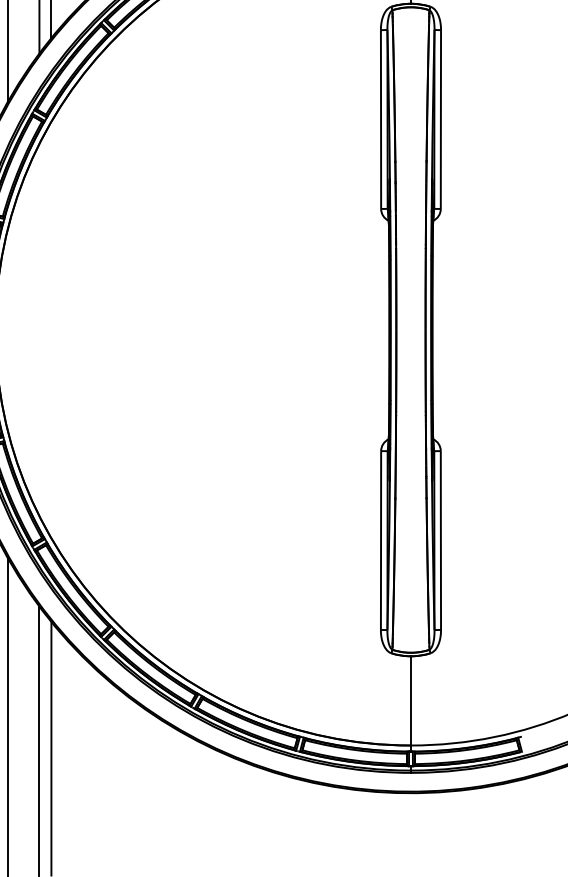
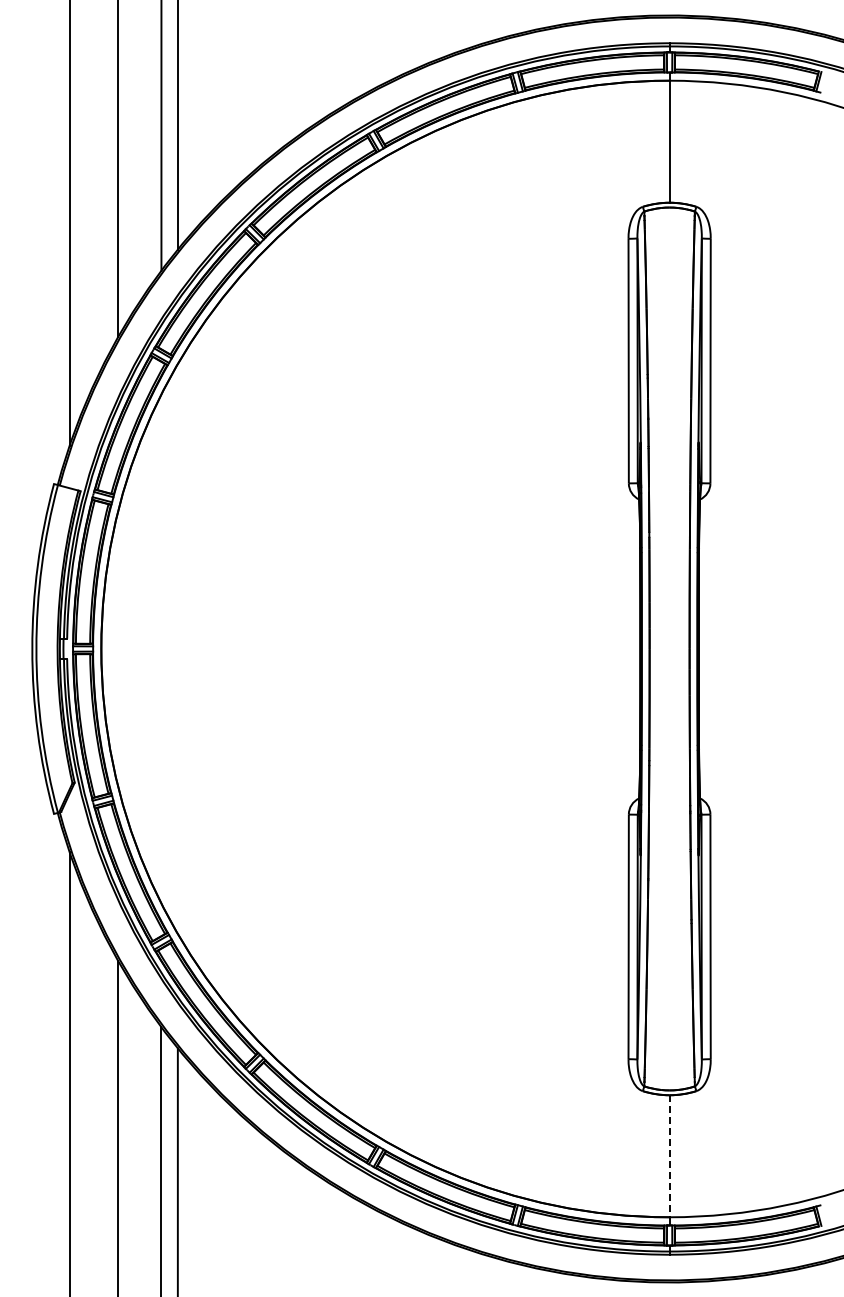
line: (410, 701) -> (669, 1156), solid -> dashed

